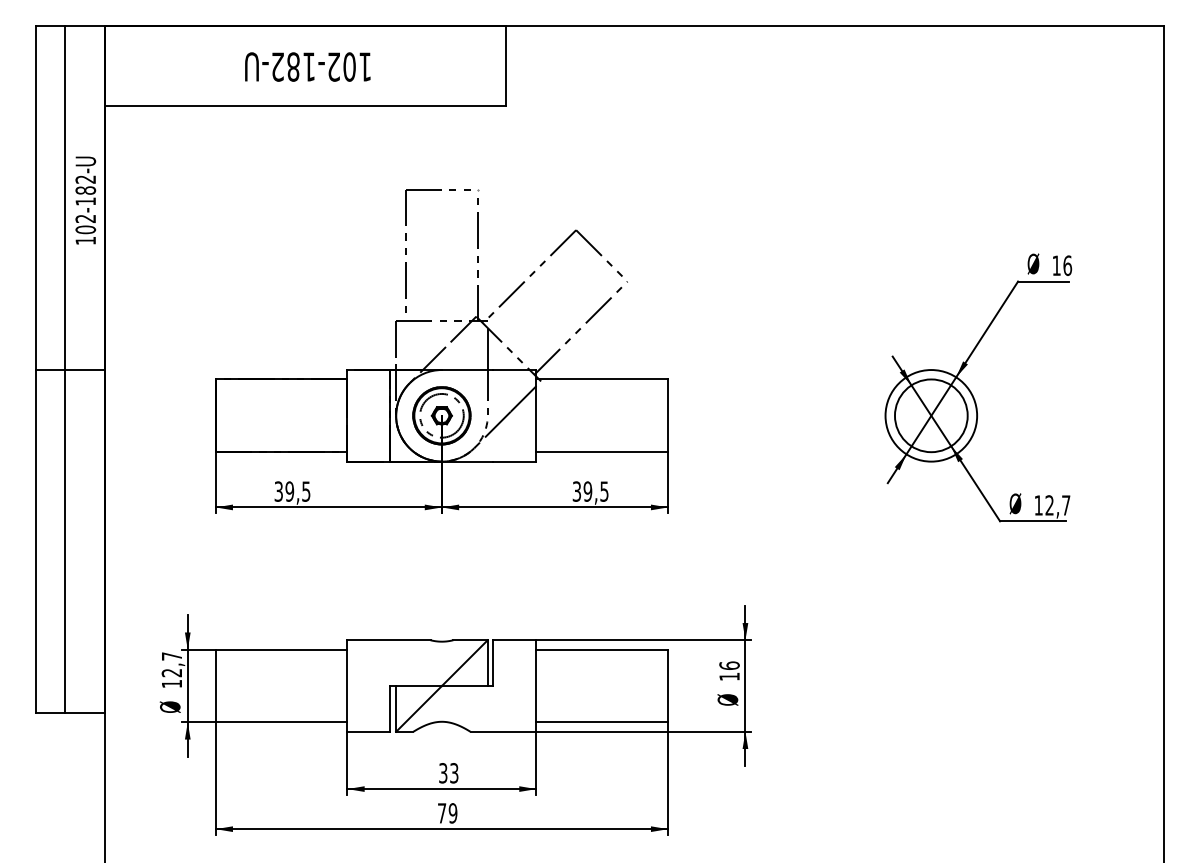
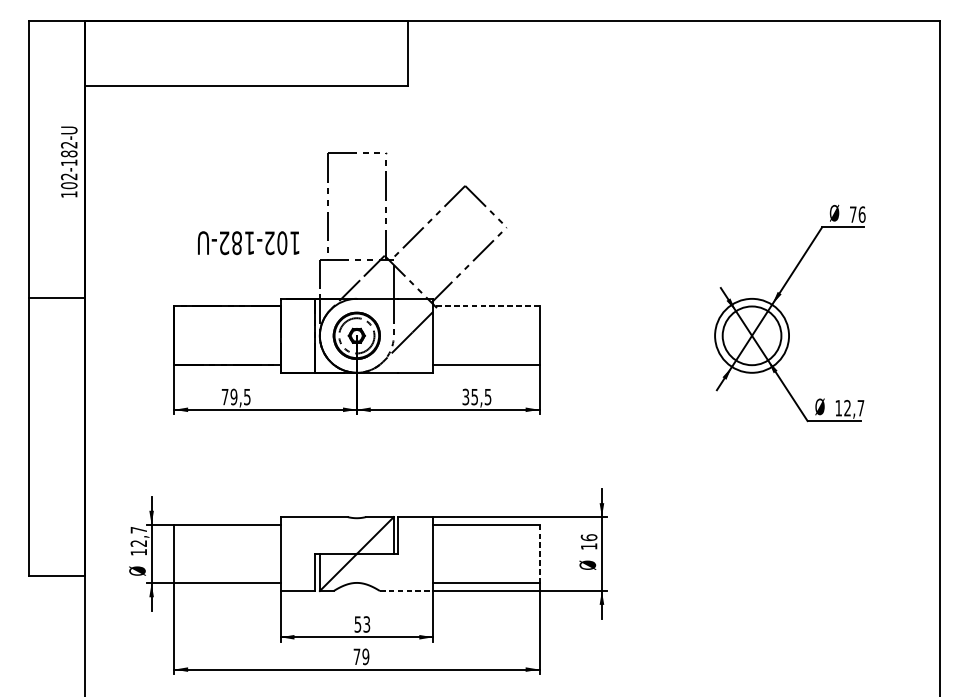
text: (307, 66) -> (248, 242), moved
text: (1056, 265) -> (853, 214), 16 -> 76
line: (64, 369) -> (52, 298), removed
line: (602, 379) -> (486, 306), solid -> dashed
text: (278, 491) -> (224, 396), 39,5 -> 79,5
text: (587, 491) -> (474, 396), 39,5 -> 35,5
line: (668, 686) -> (539, 554), solid -> dashed
line: (503, 731) -> (406, 590), solid -> dashed
text: (443, 772) -> (358, 623), 33 -> 53

